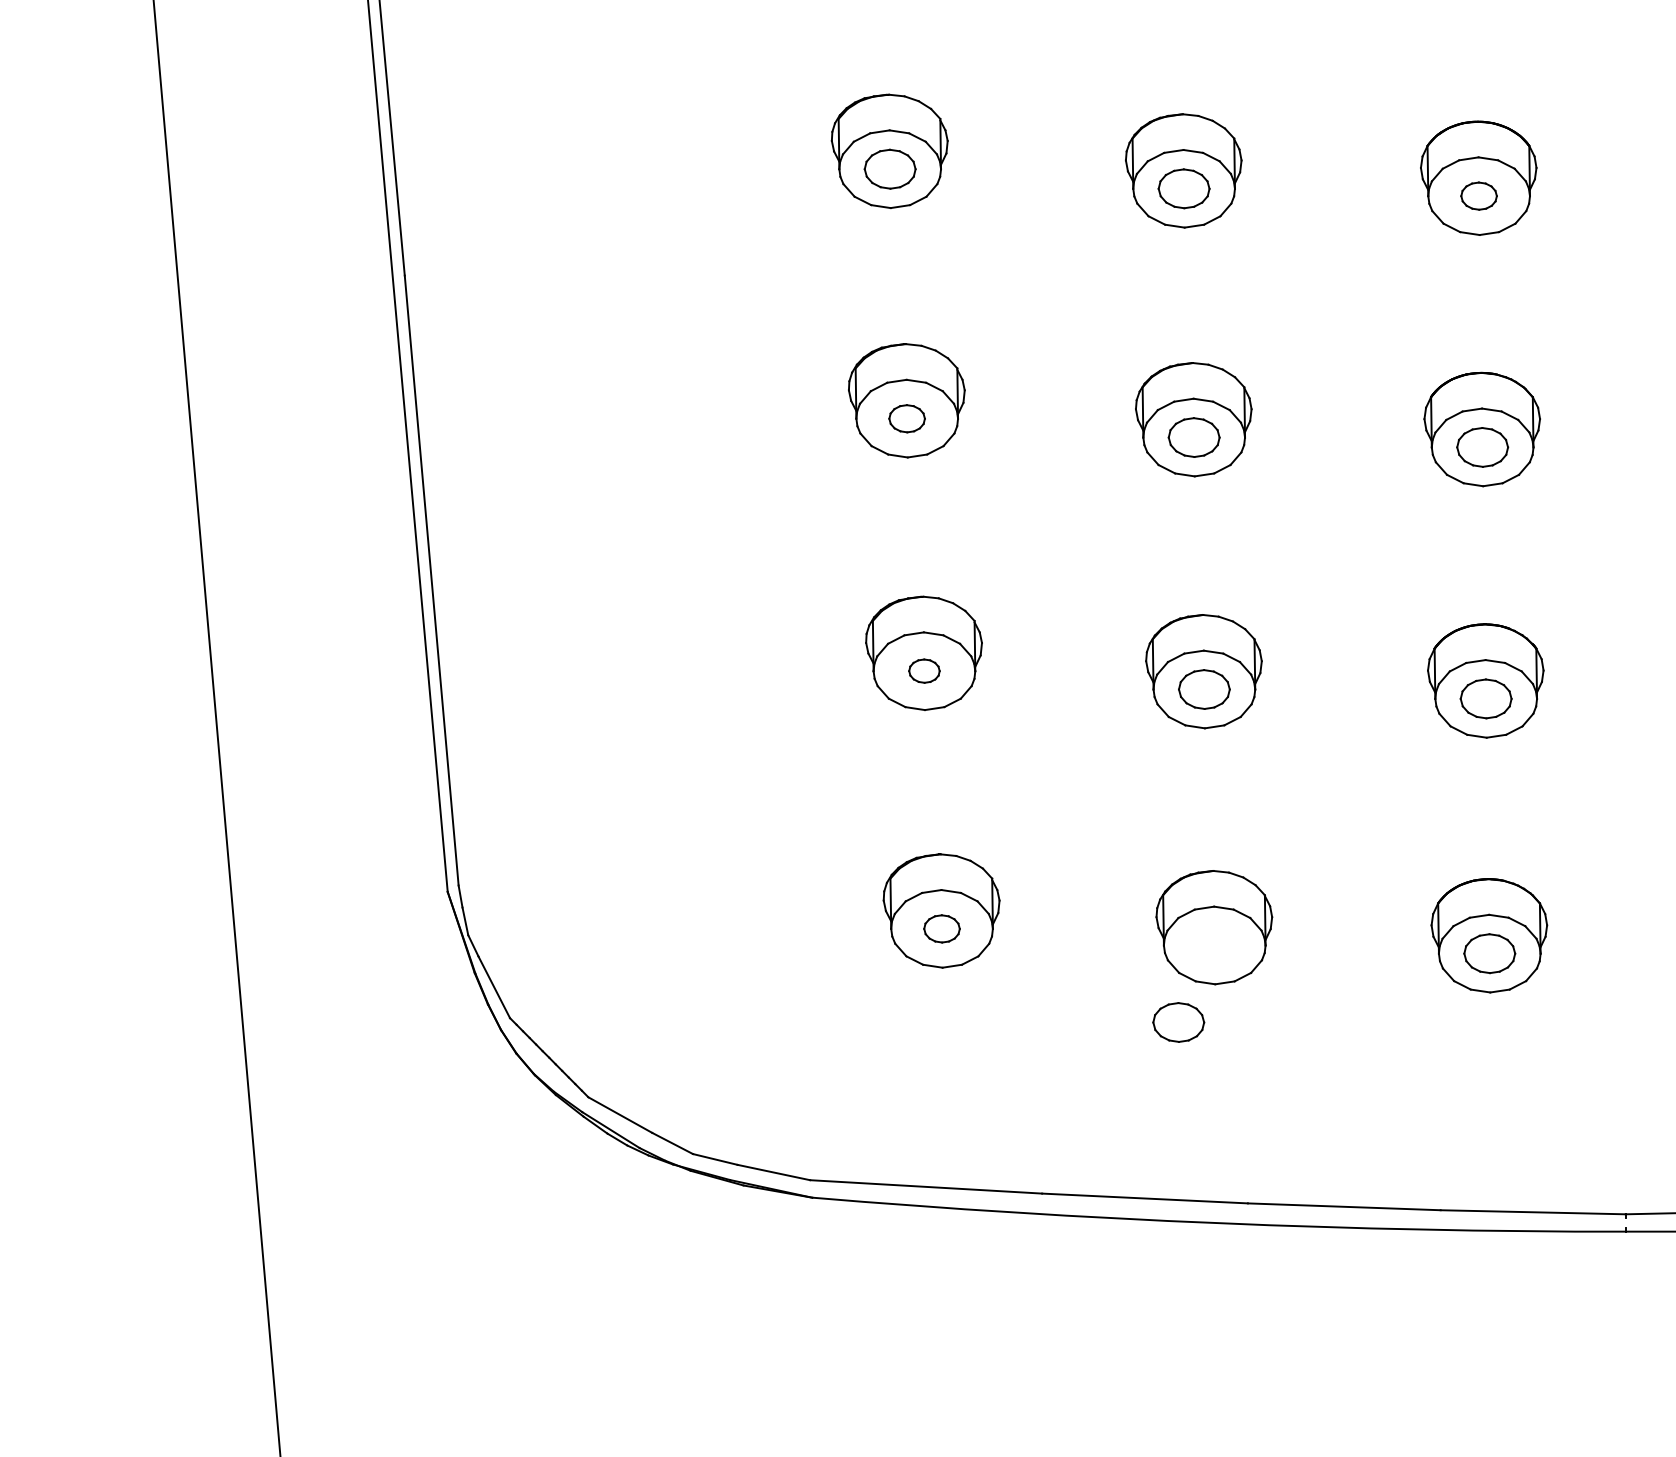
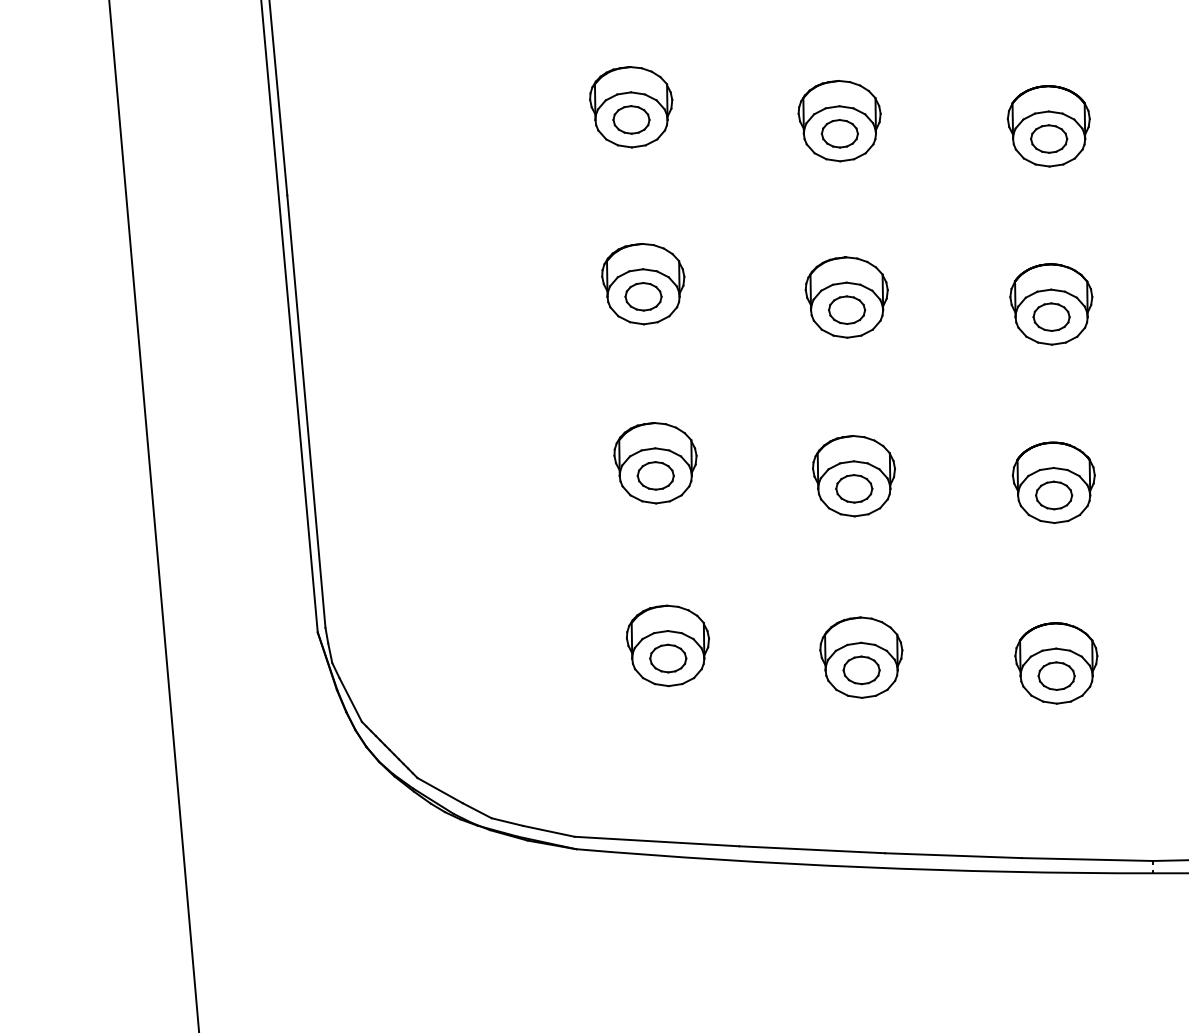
part: (1478, 195) -> (1048, 138), size x1.43
part: (906, 418) -> (643, 296), size x1.43
part: (924, 670) -> (655, 475), size x1.67
part: (941, 928) -> (667, 658), size x1.43
part: (1178, 1022) -> (861, 670), moved

